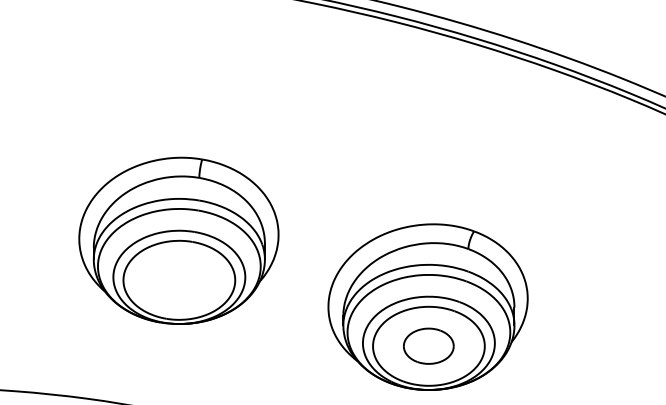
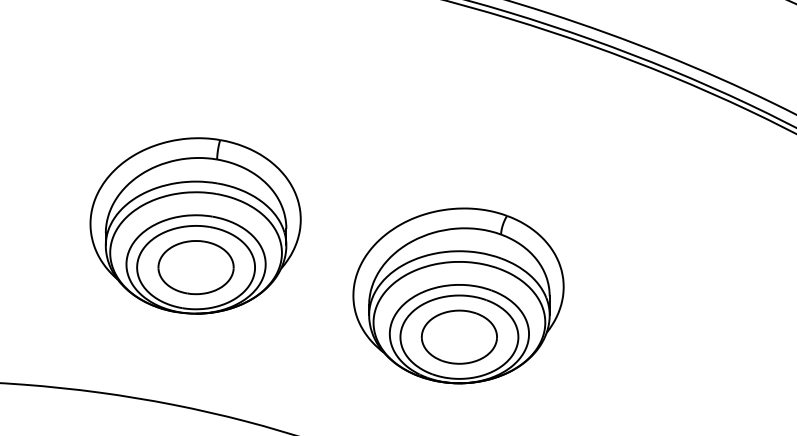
part: (178, 280) -> (195, 267), added
part: (428, 345) -> (458, 336), size x1.43

